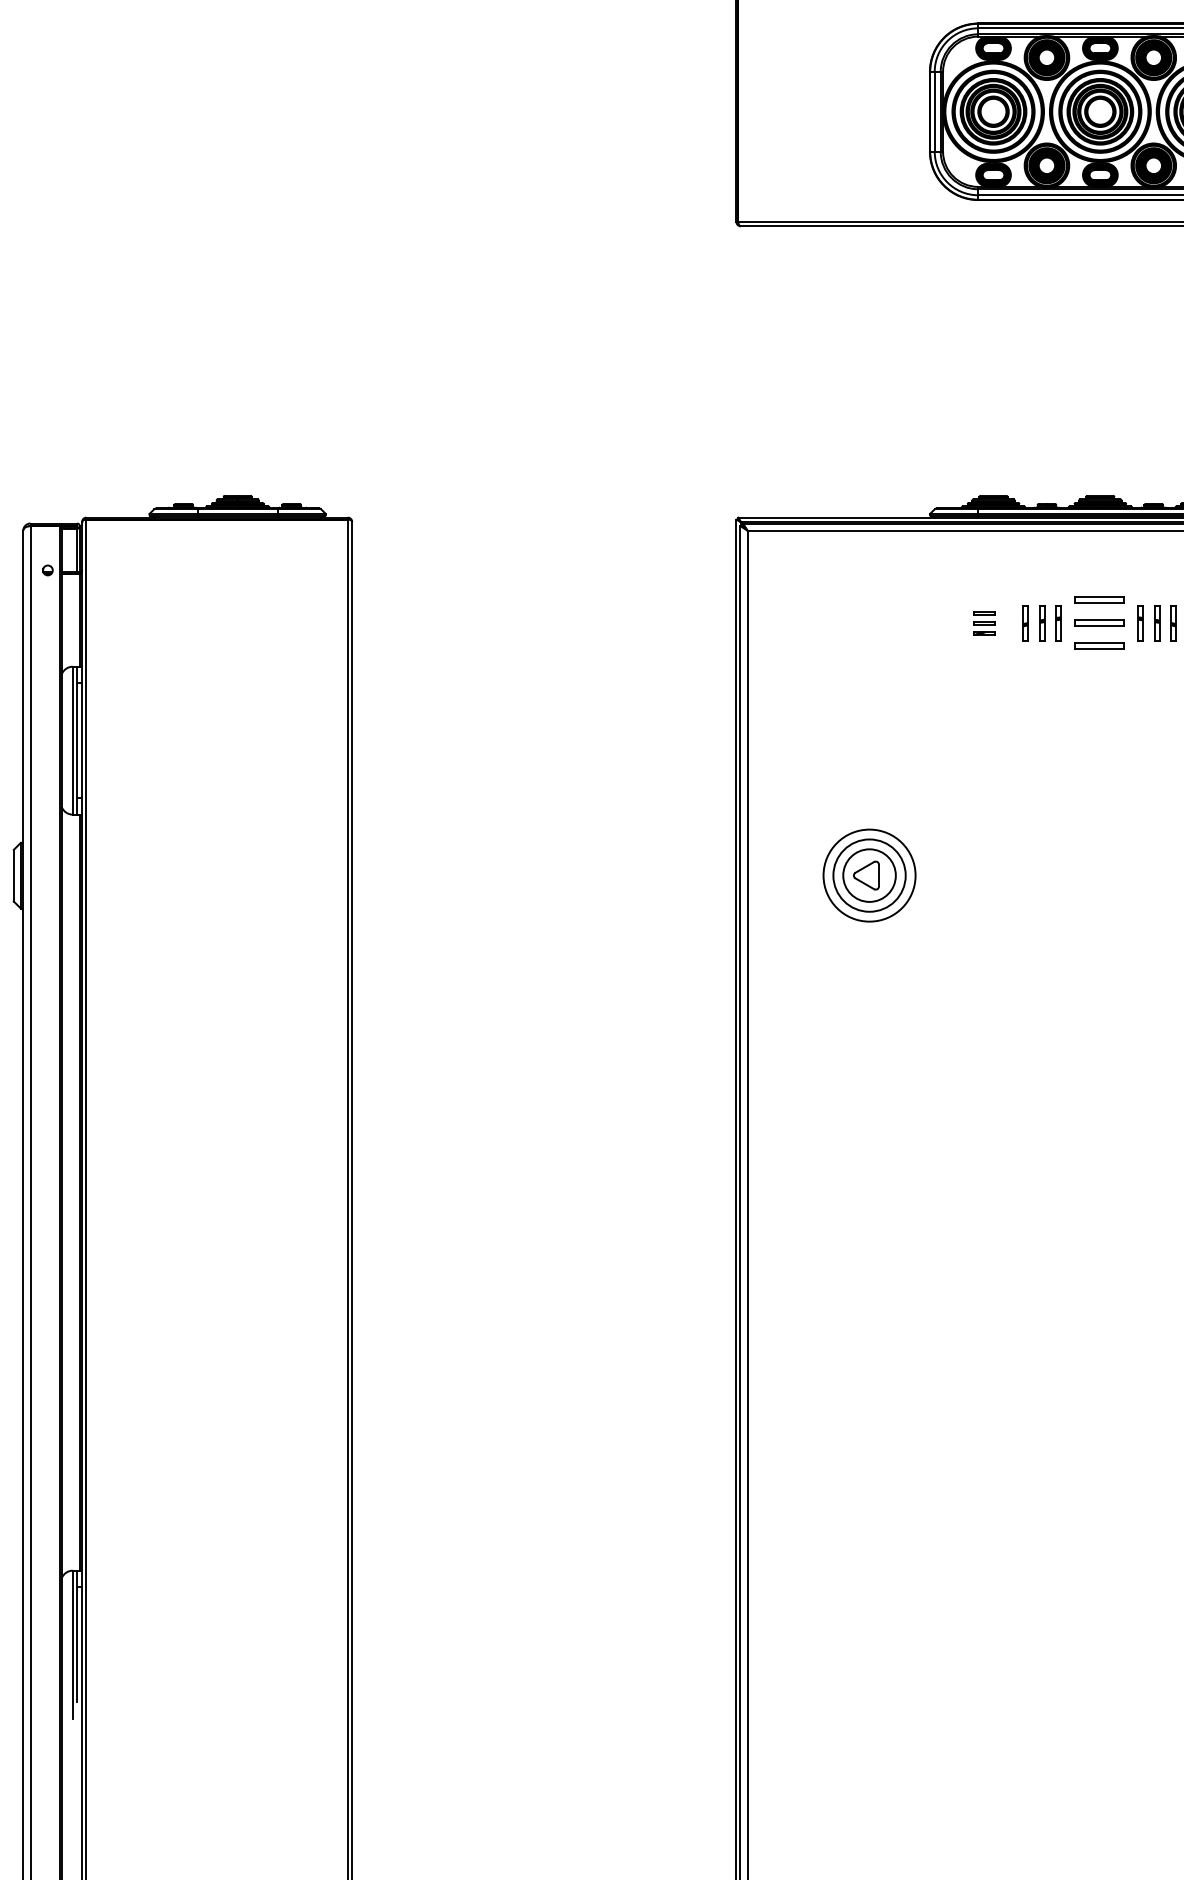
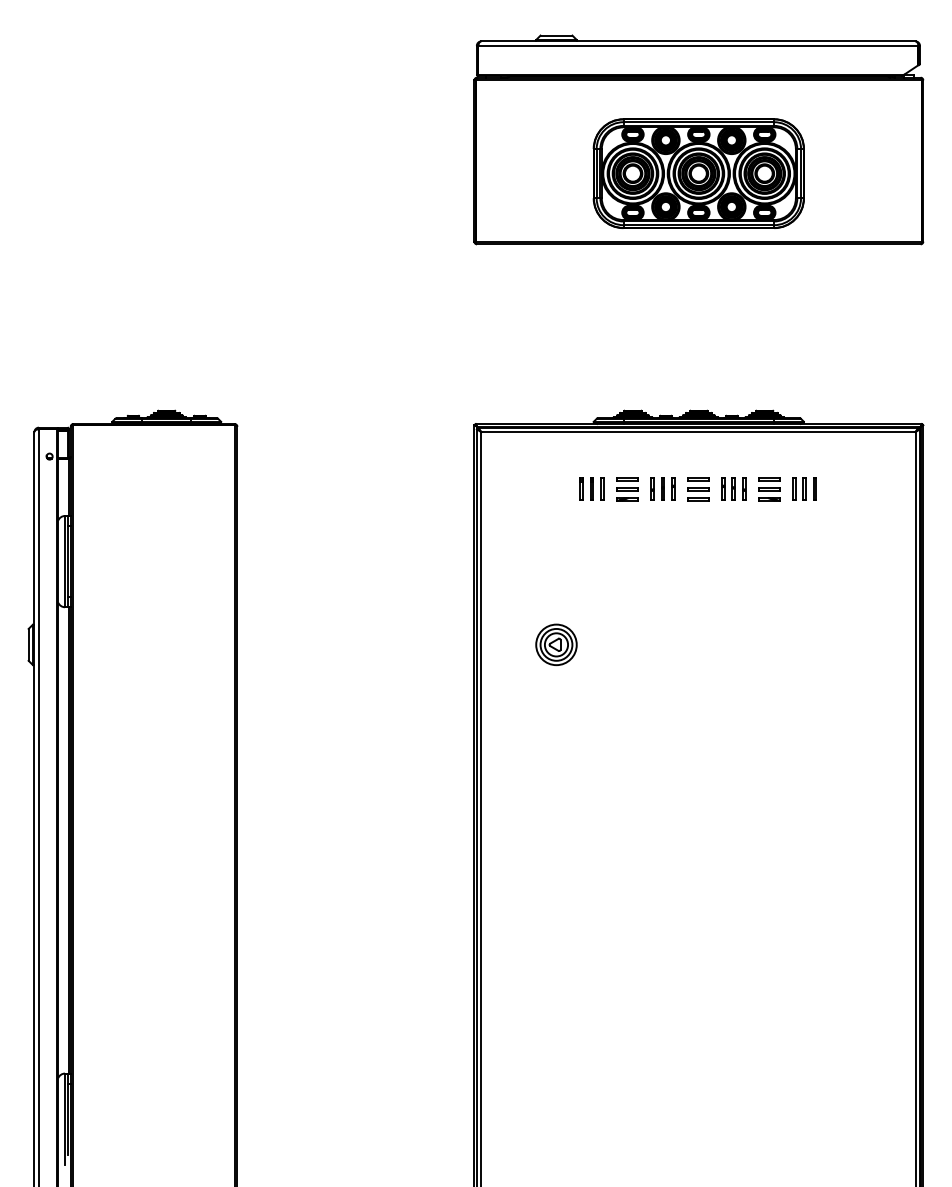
part: (926, 622) -> (591, 488), added
part: (984, 623) -> (627, 489), size x1.67
part: (1099, 623) -> (698, 489), size x0.71
part: (869, 875) -> (556, 644), size x0.71

